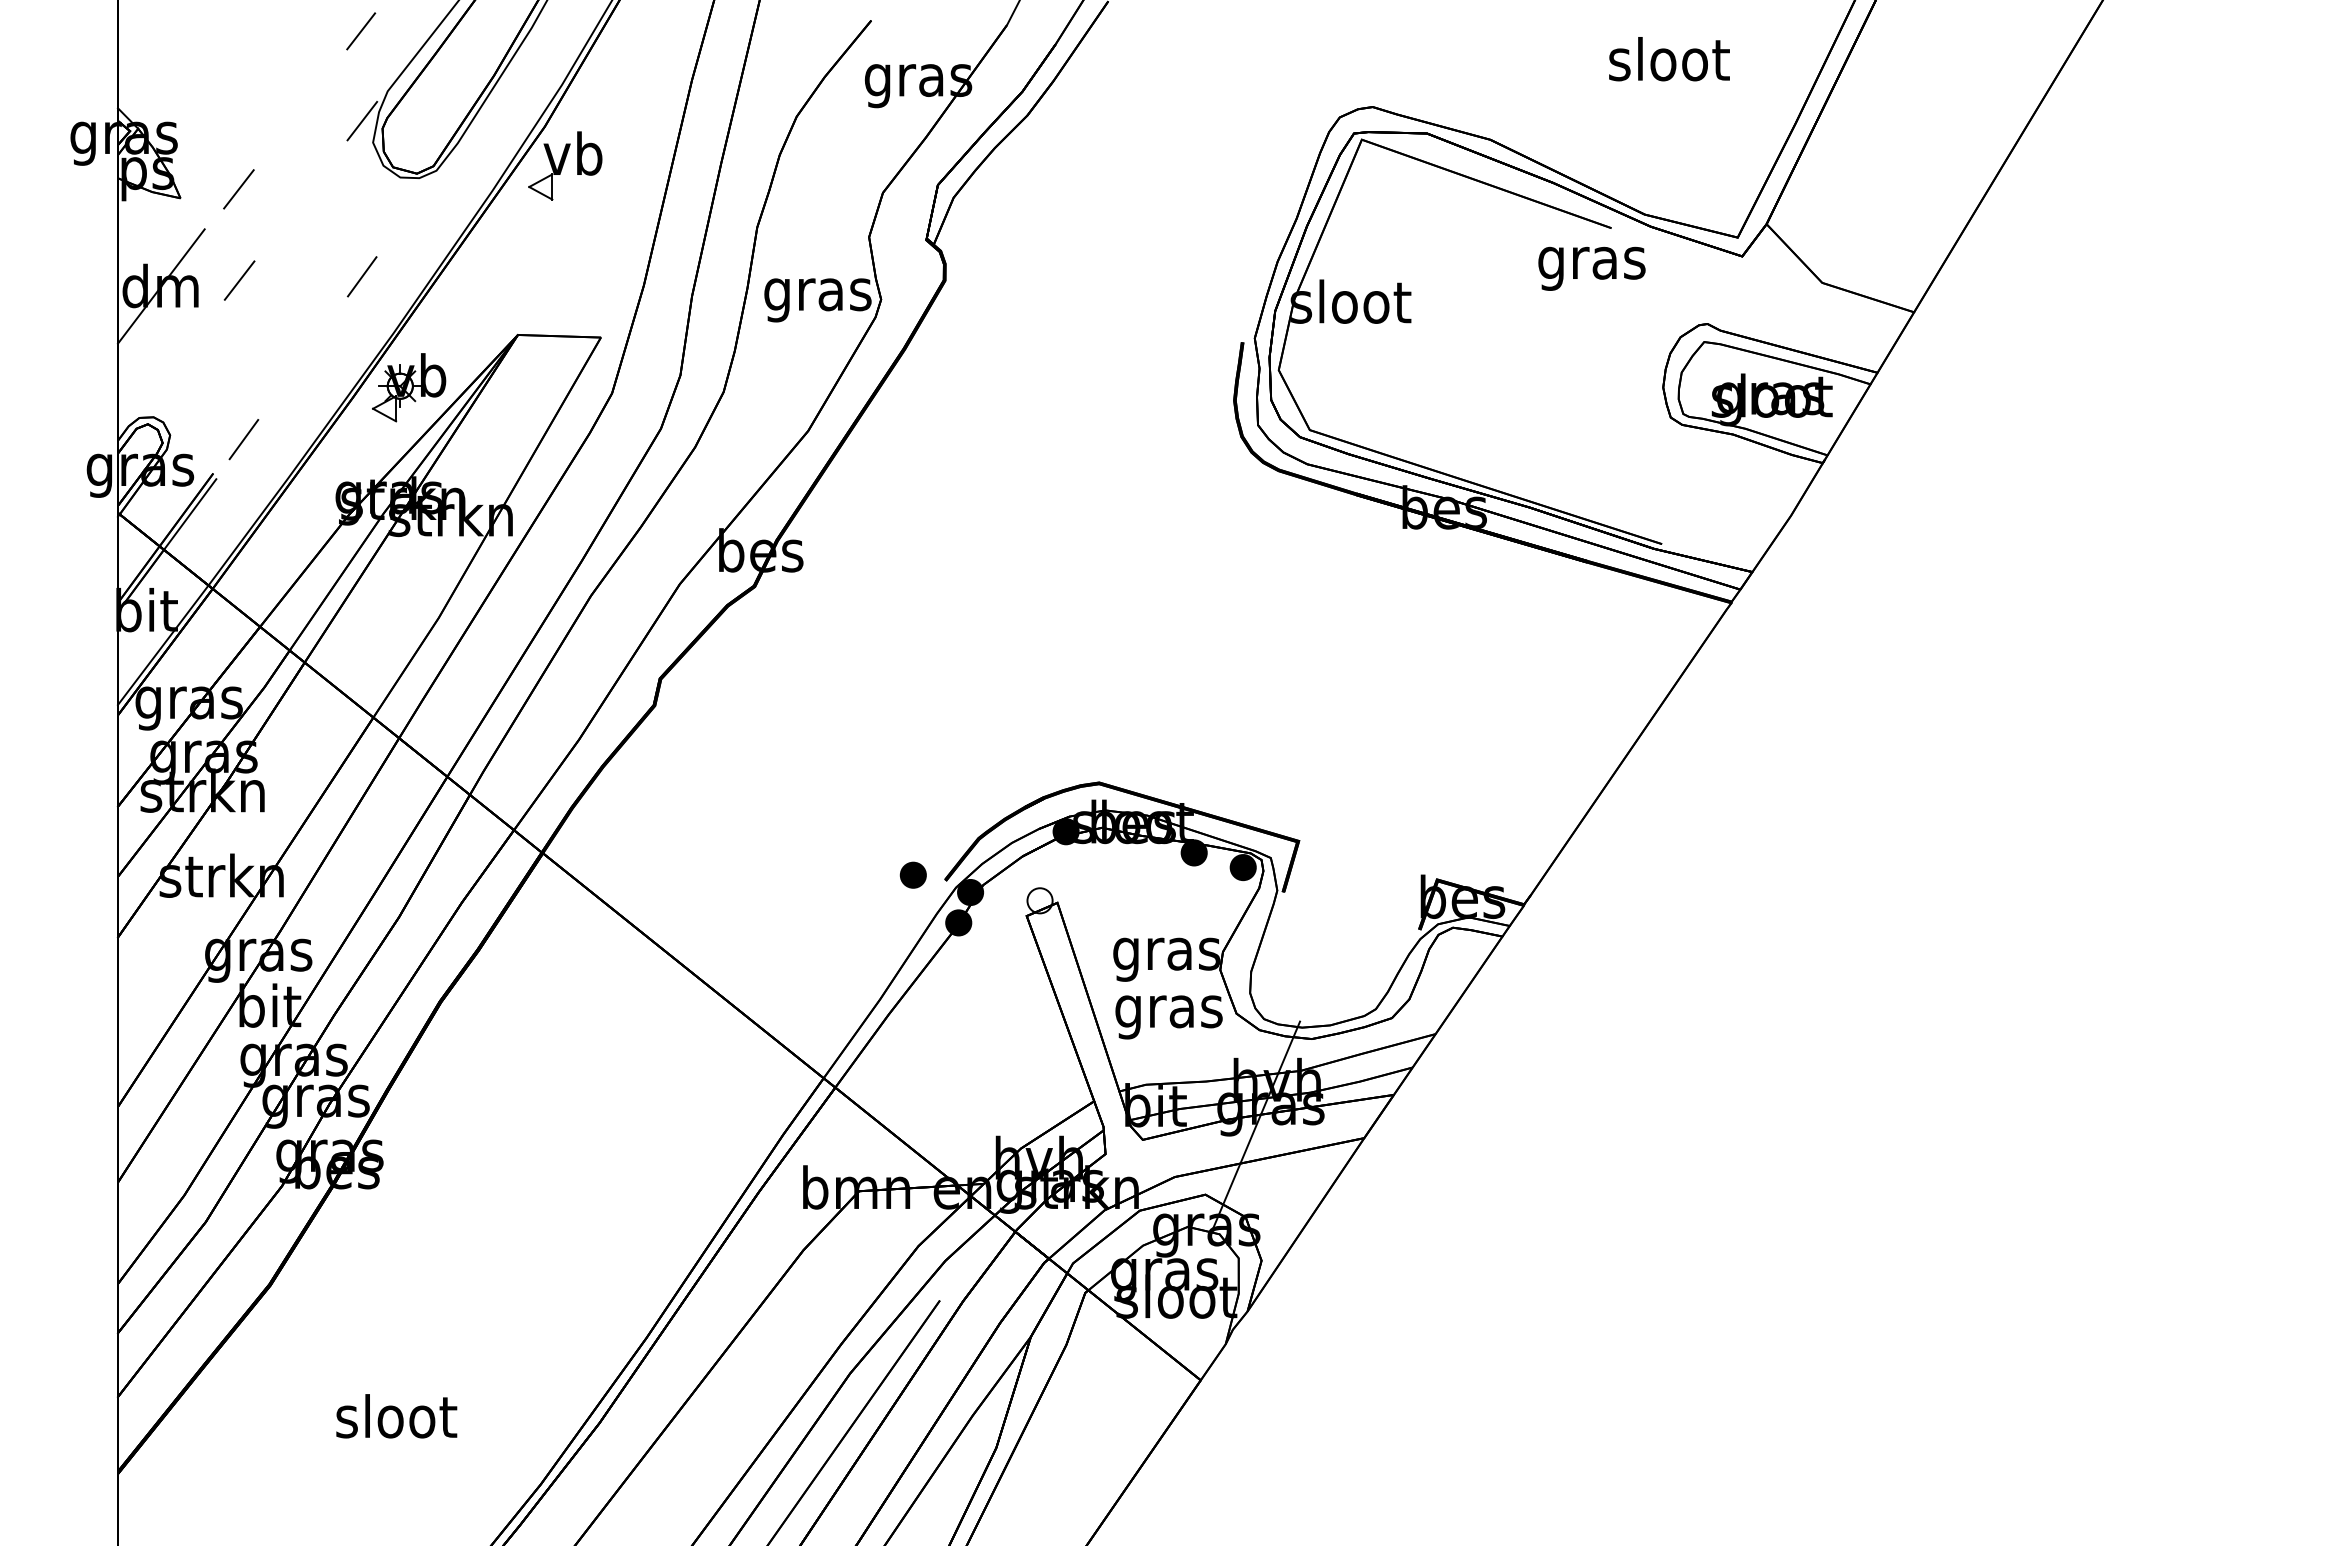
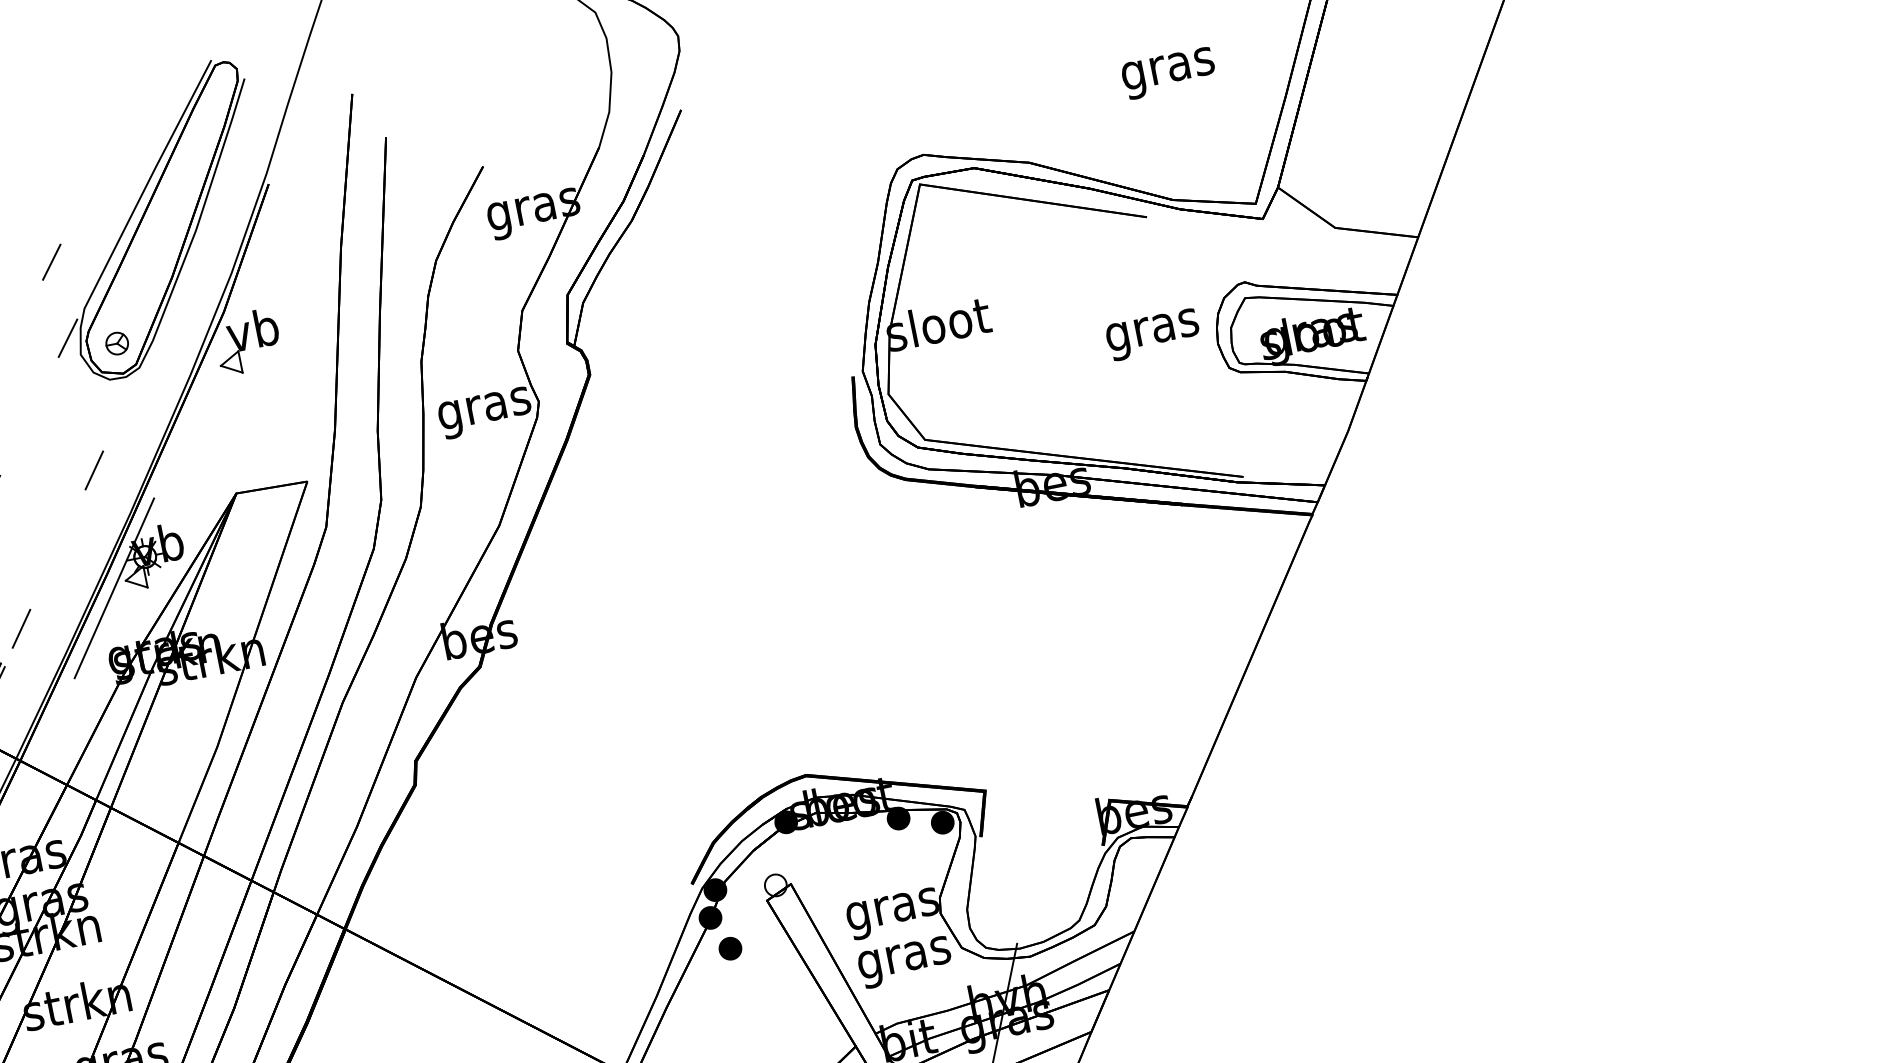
text: (1669, 64) -> (1168, 68), sloot -> gras
part: (416, 137) -> (116, 342), added
text: (1591, 268) -> (1152, 334), moved
line: (358, 414) -> (114, 588), added
part: (912, 874) -> (729, 948), moved

